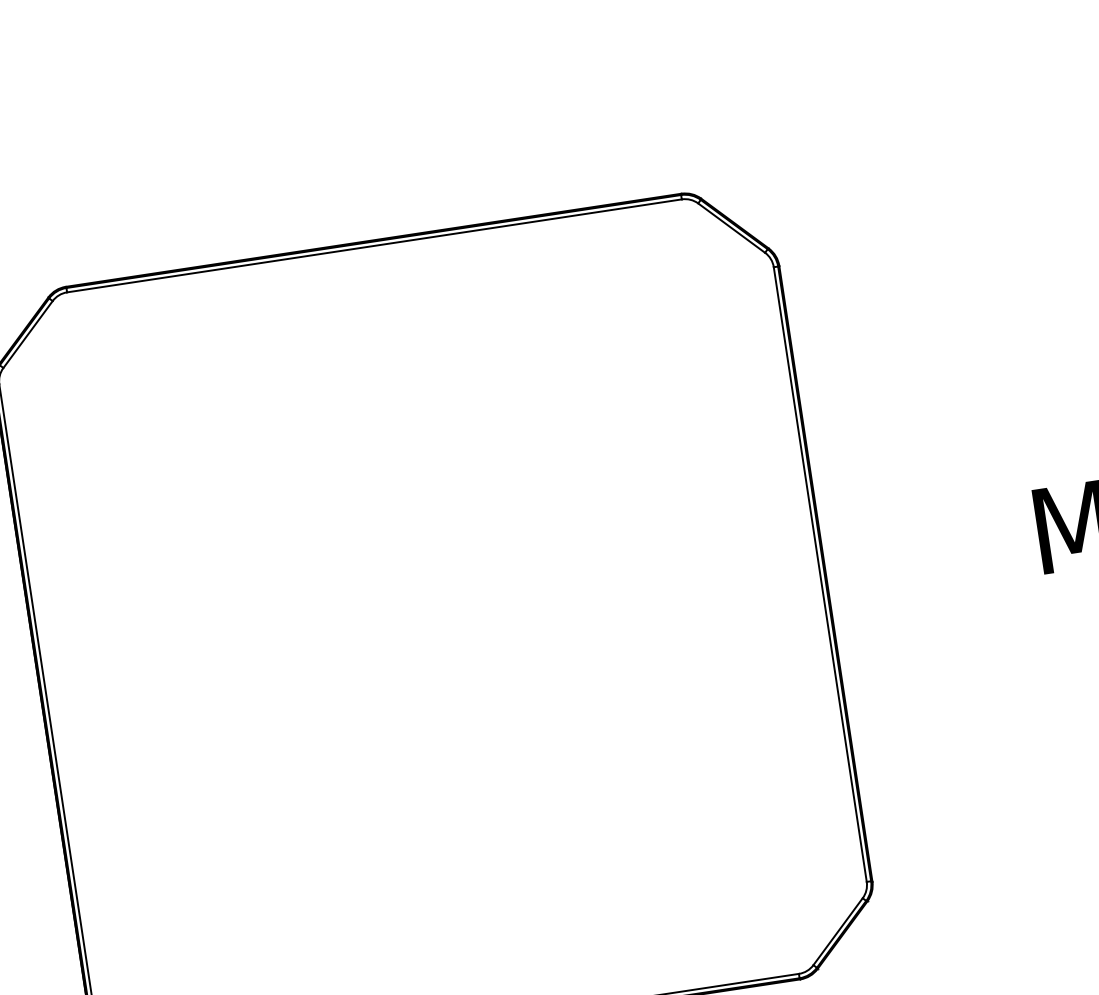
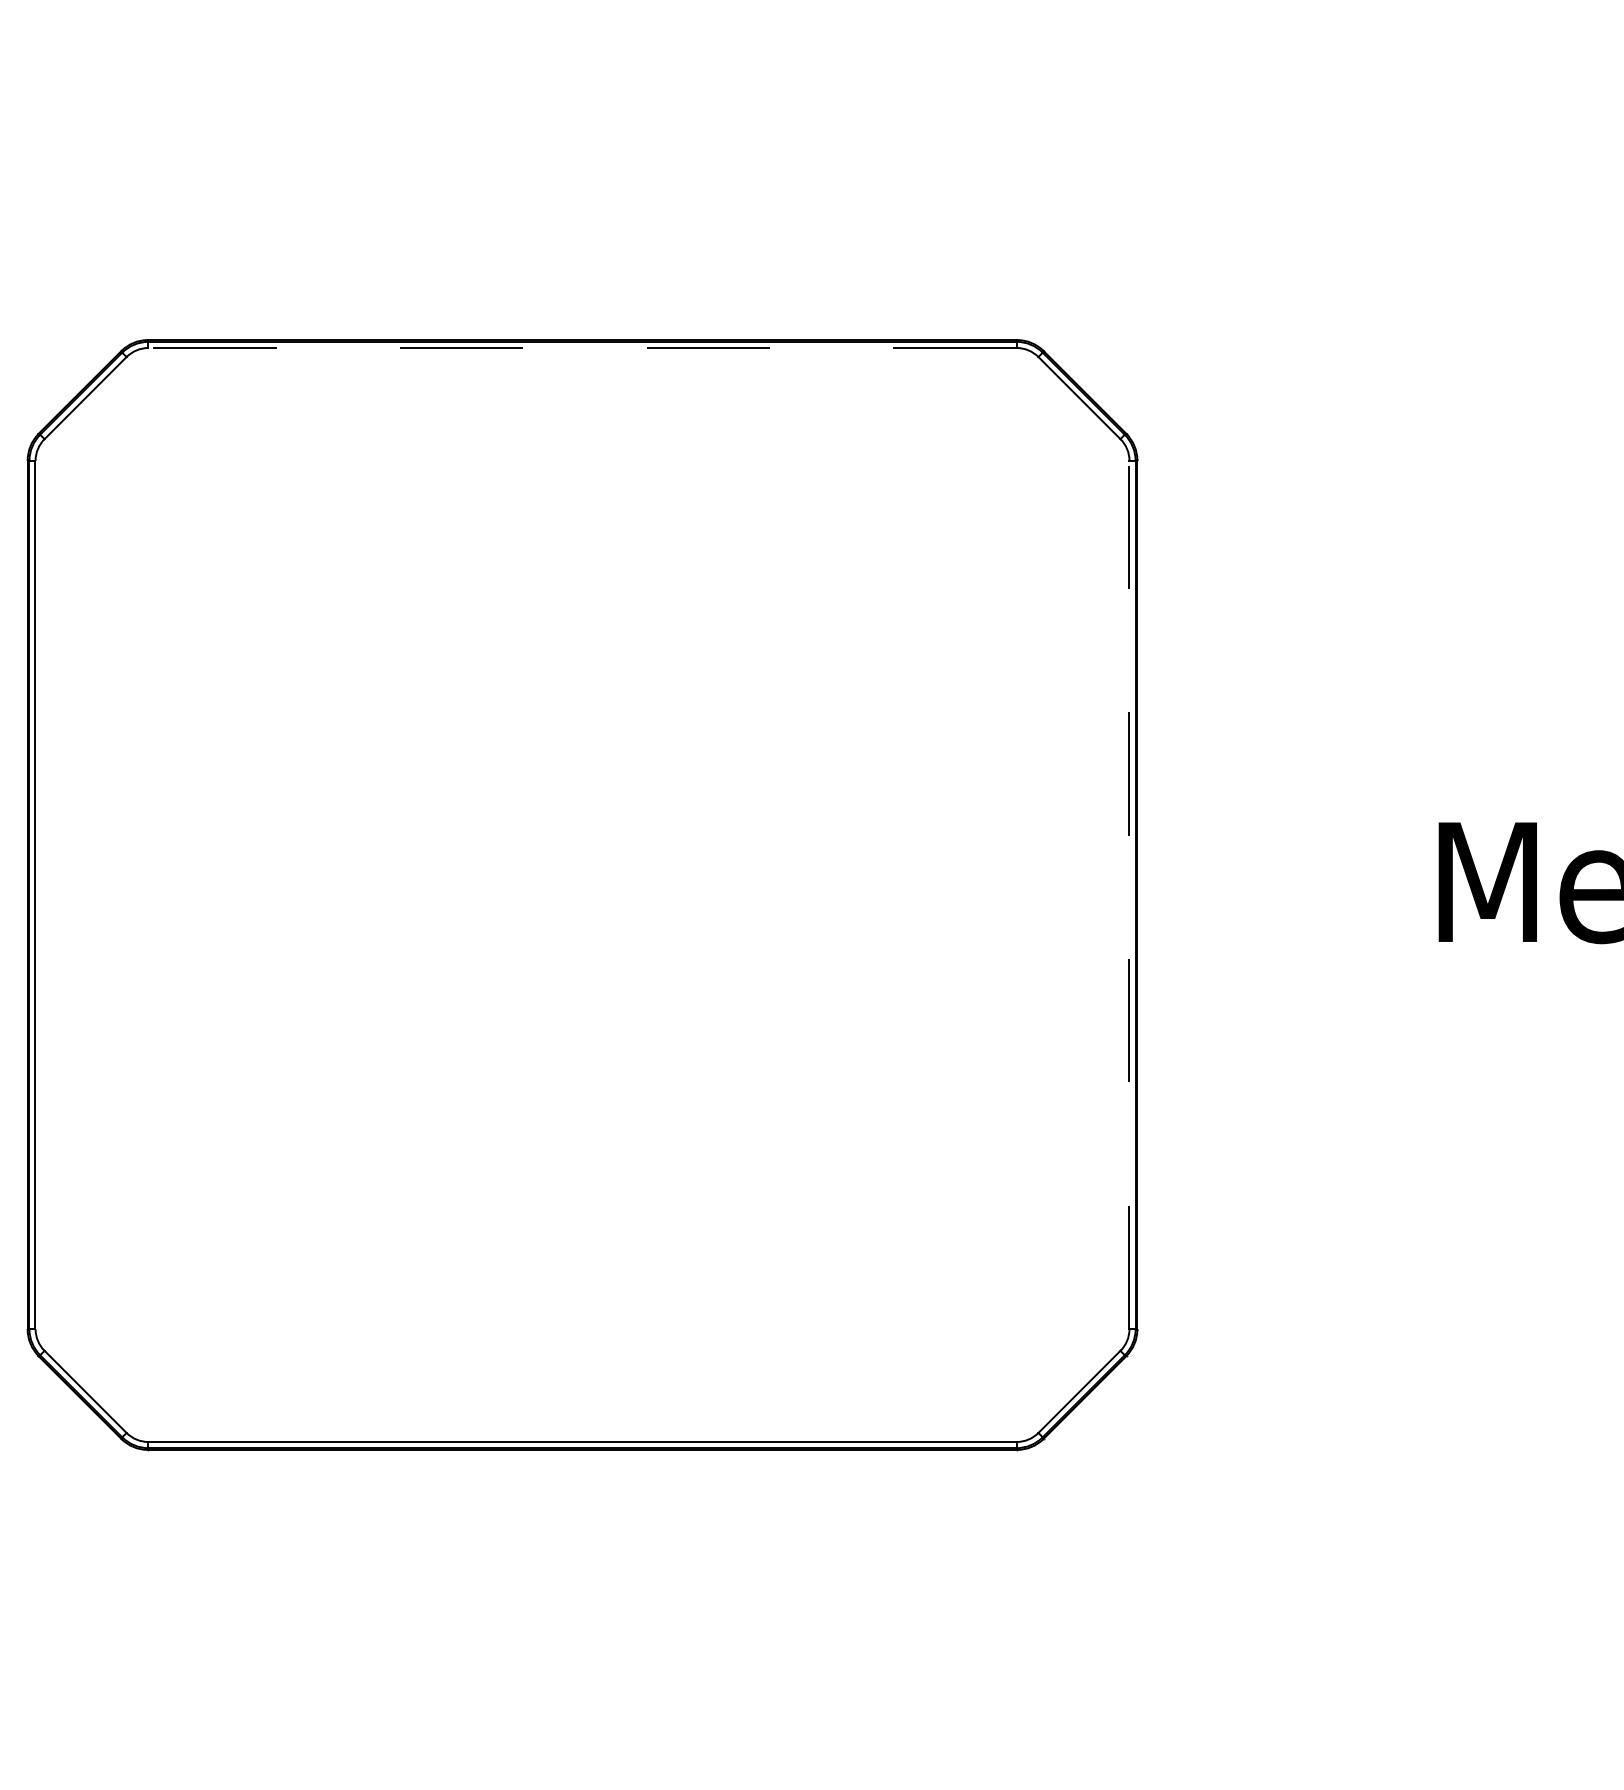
line: (373, 246) -> (581, 348), solid -> dashed
line: (820, 574) -> (1129, 894), solid -> dashed

